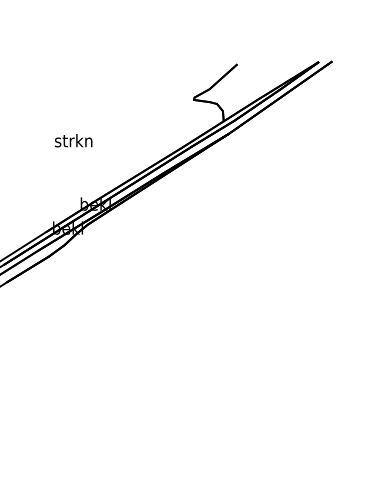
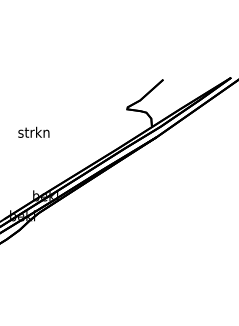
text: (73, 140) -> (33, 132), moved

